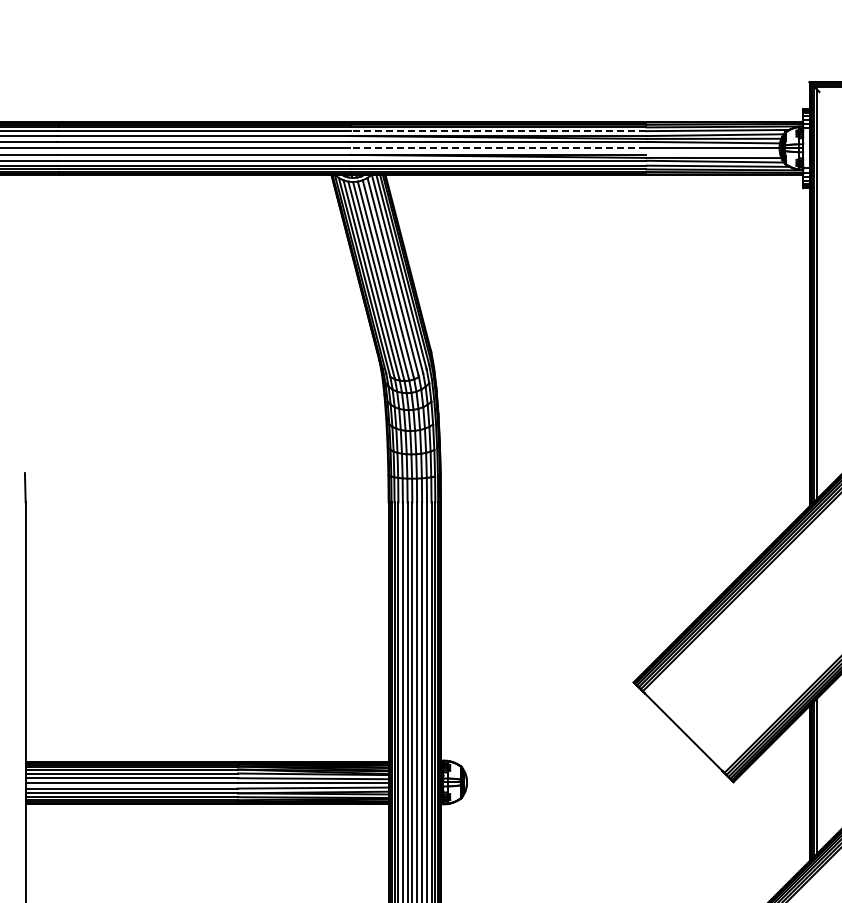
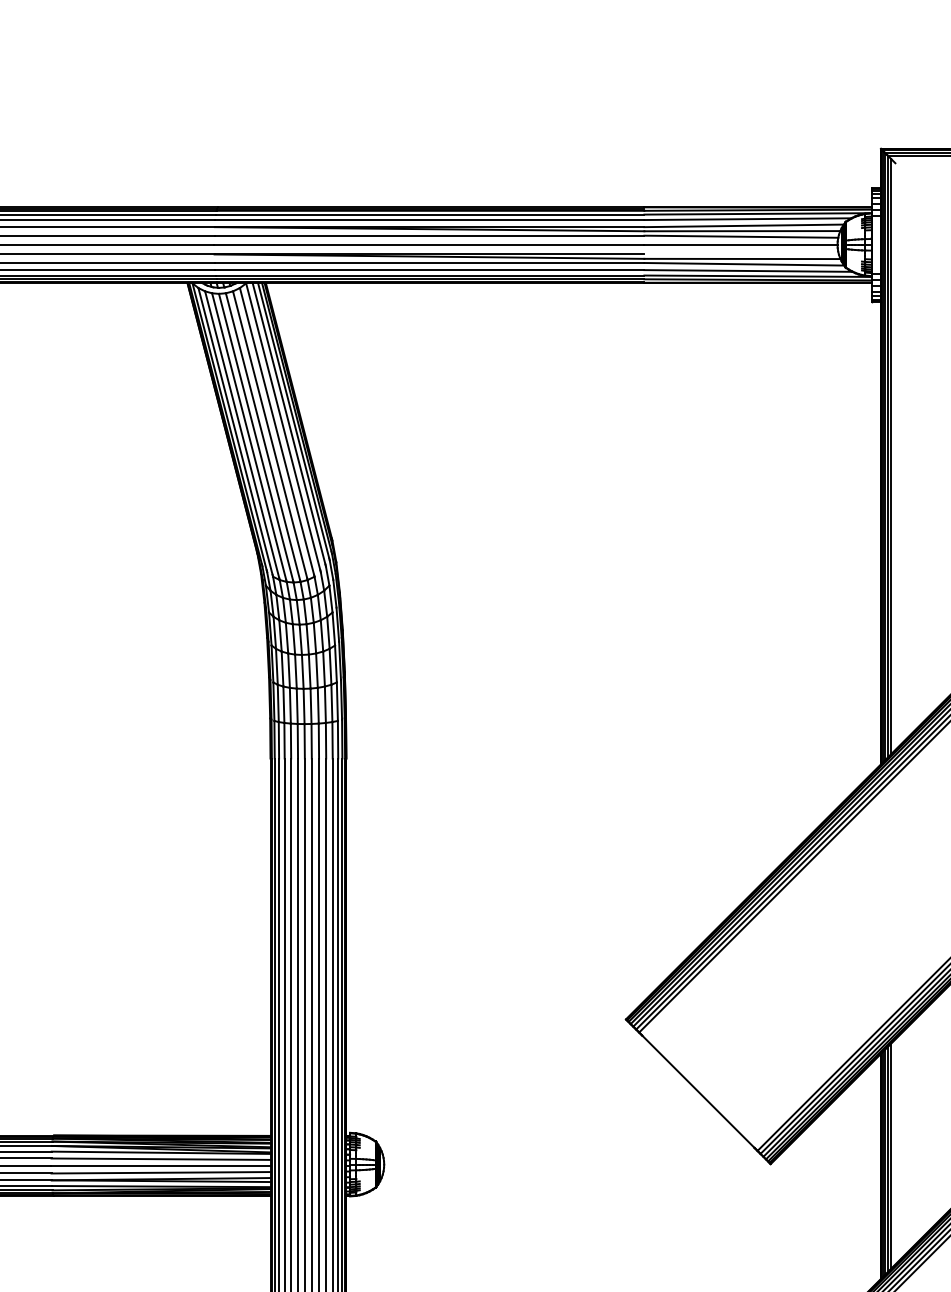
line: (498, 131) -> (429, 220), dashed -> solid
line: (497, 148) -> (428, 245), dashed -> solid

